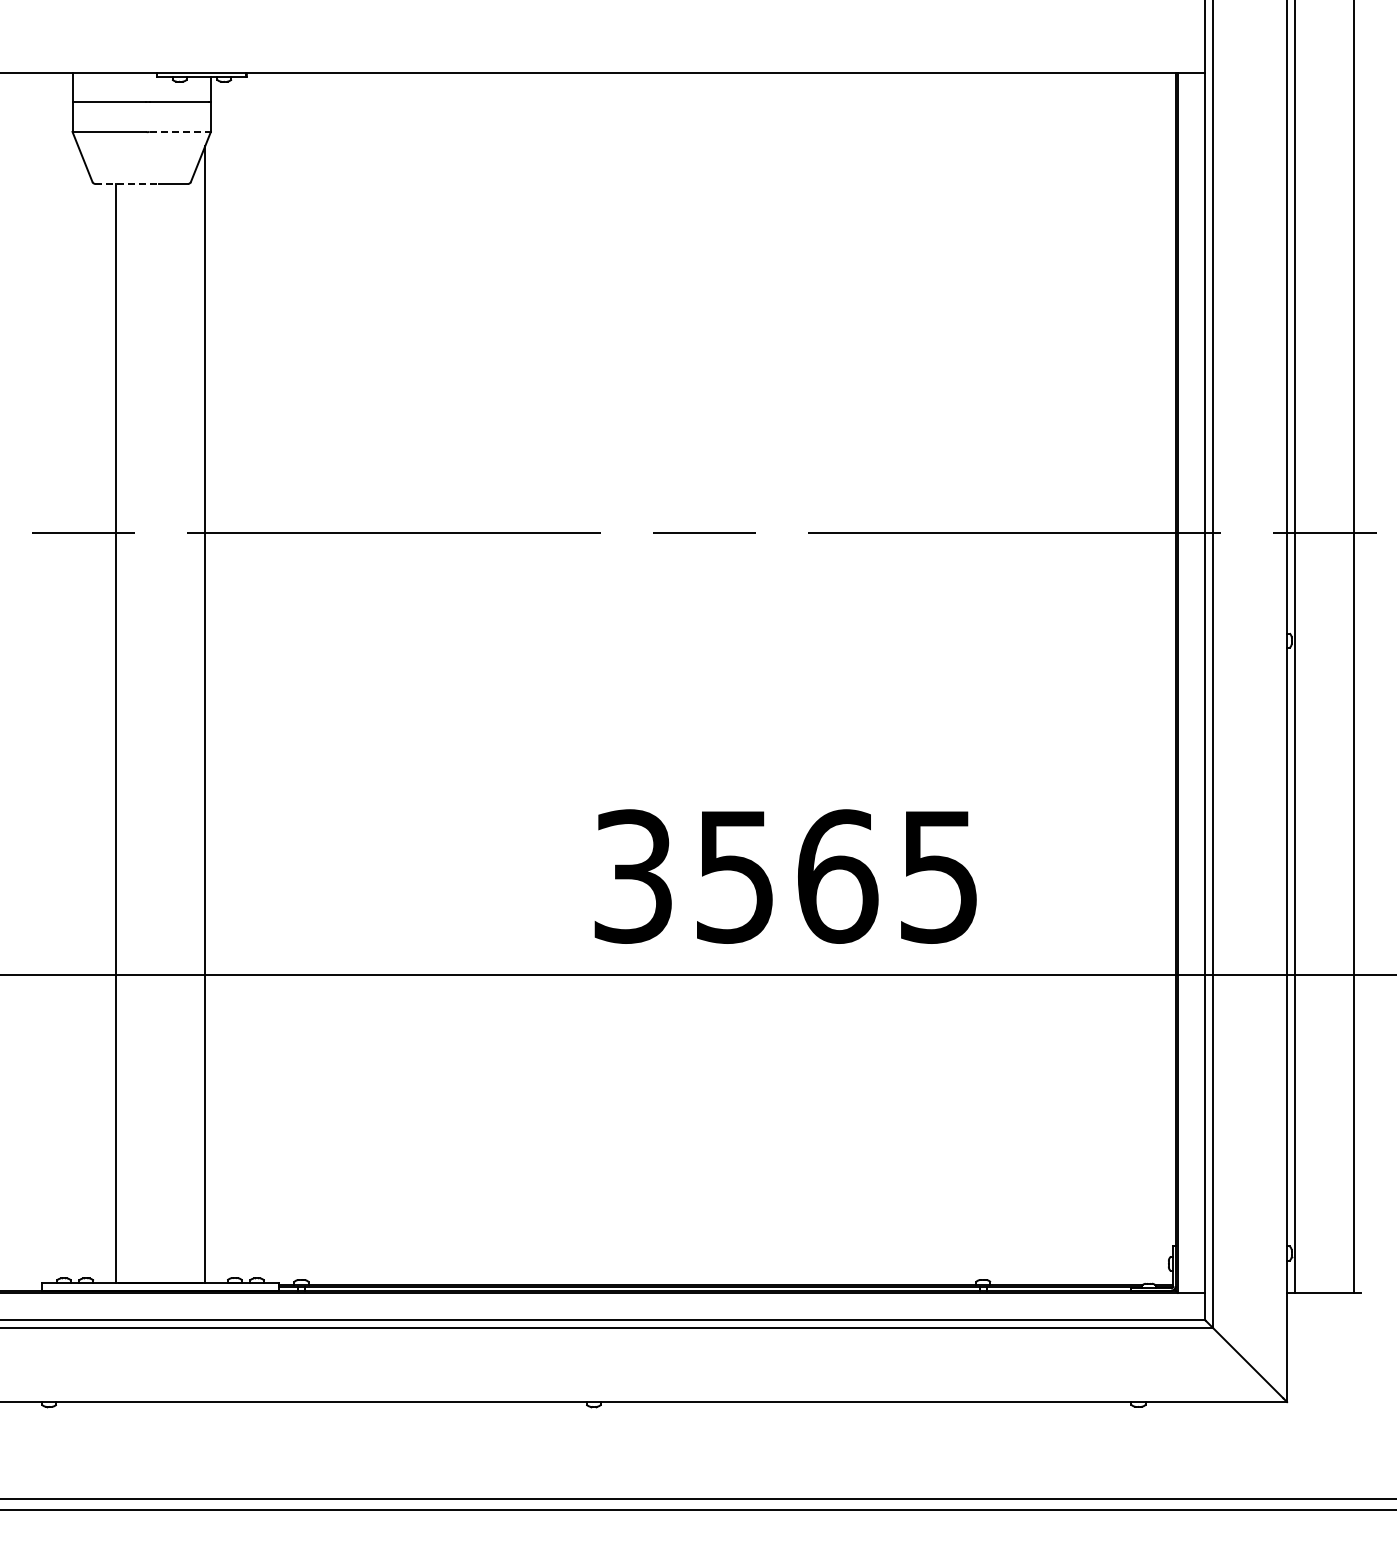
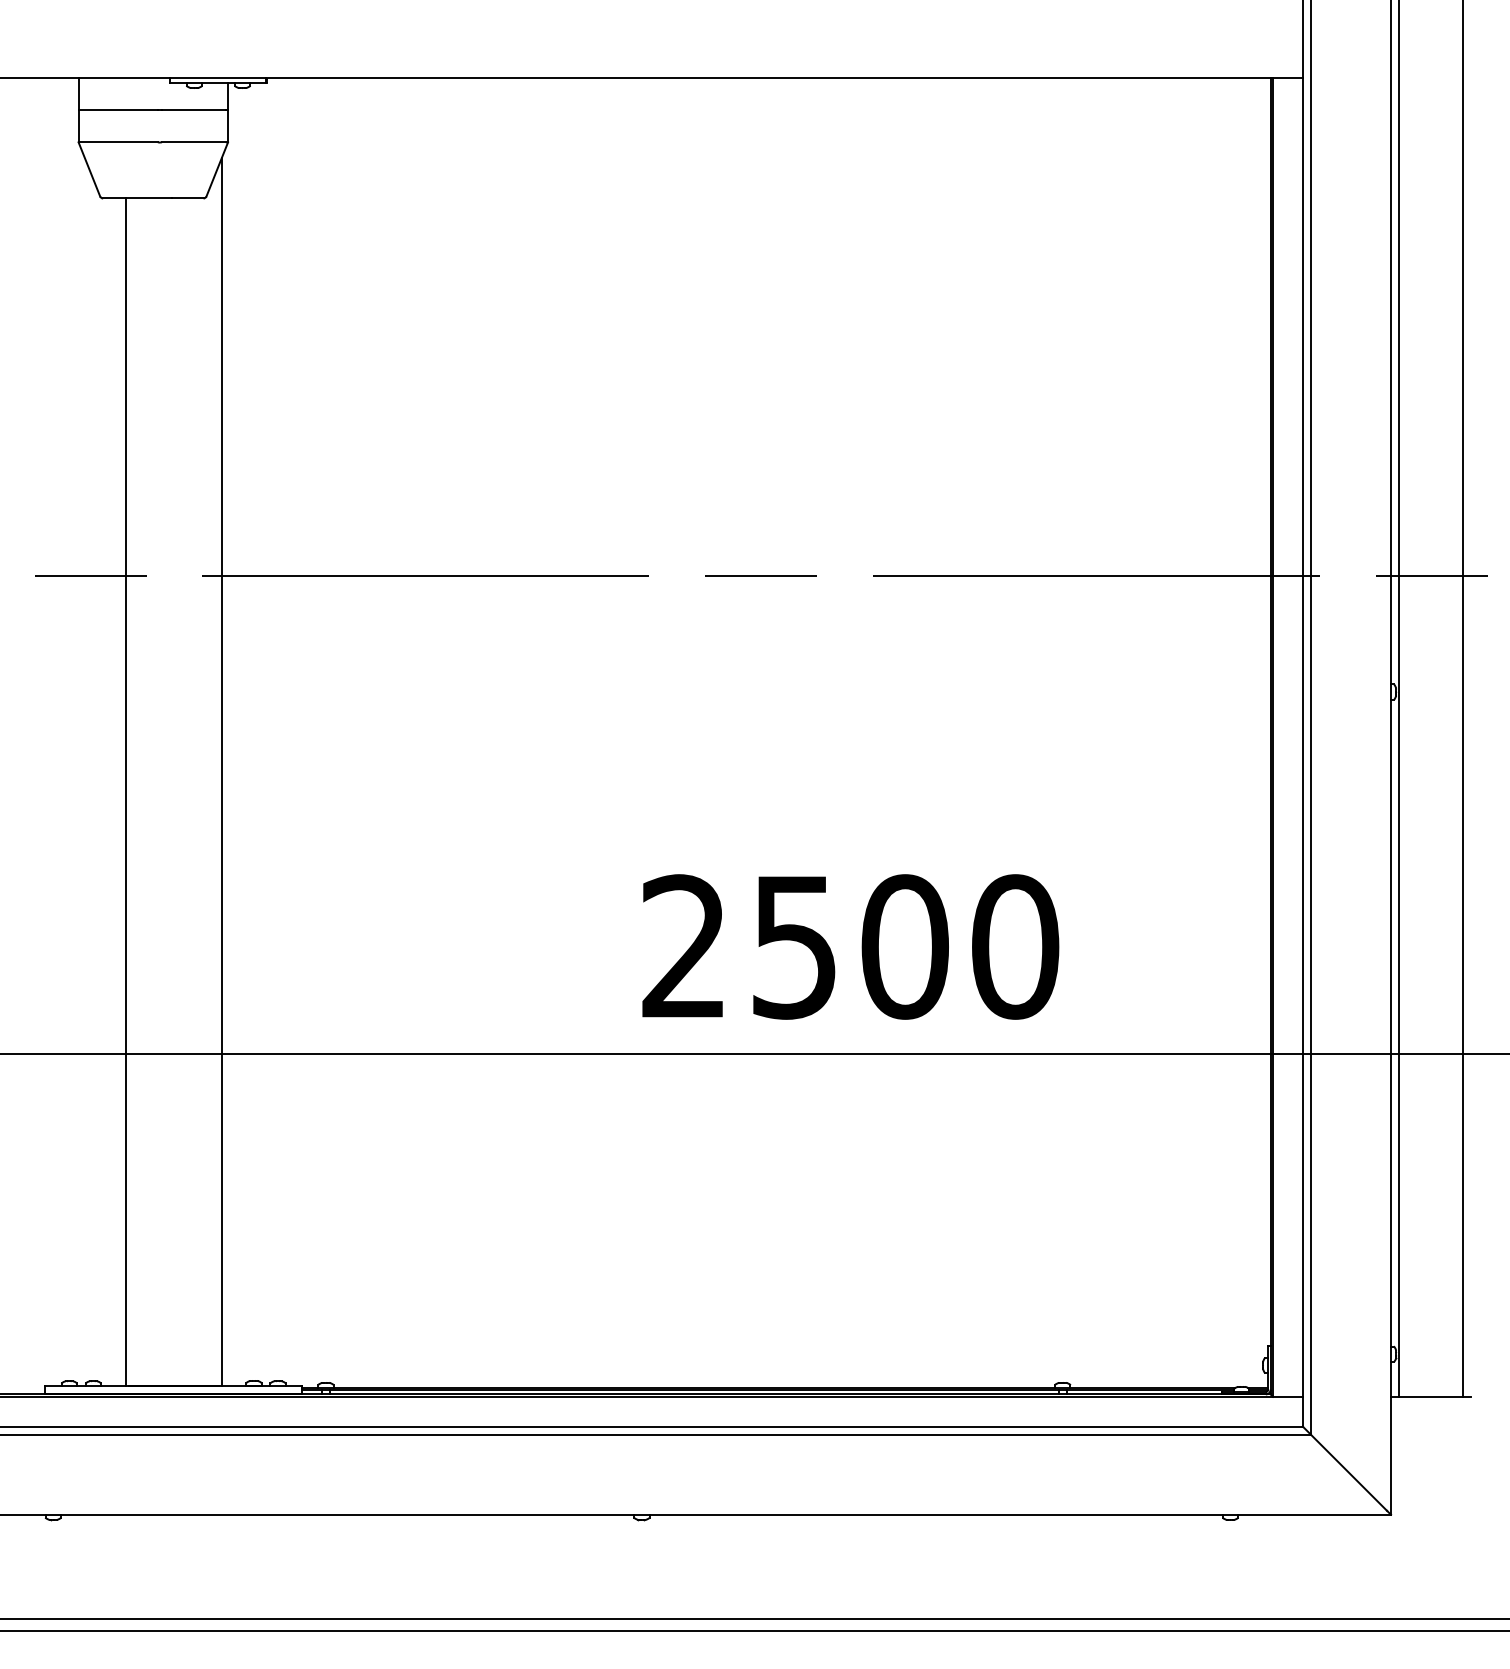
line: (179, 131) -> (194, 141), dashed -> solid
line: (126, 183) -> (136, 198), dashed -> solid
text: (787, 876) -> (851, 946), 3565 -> 2500

